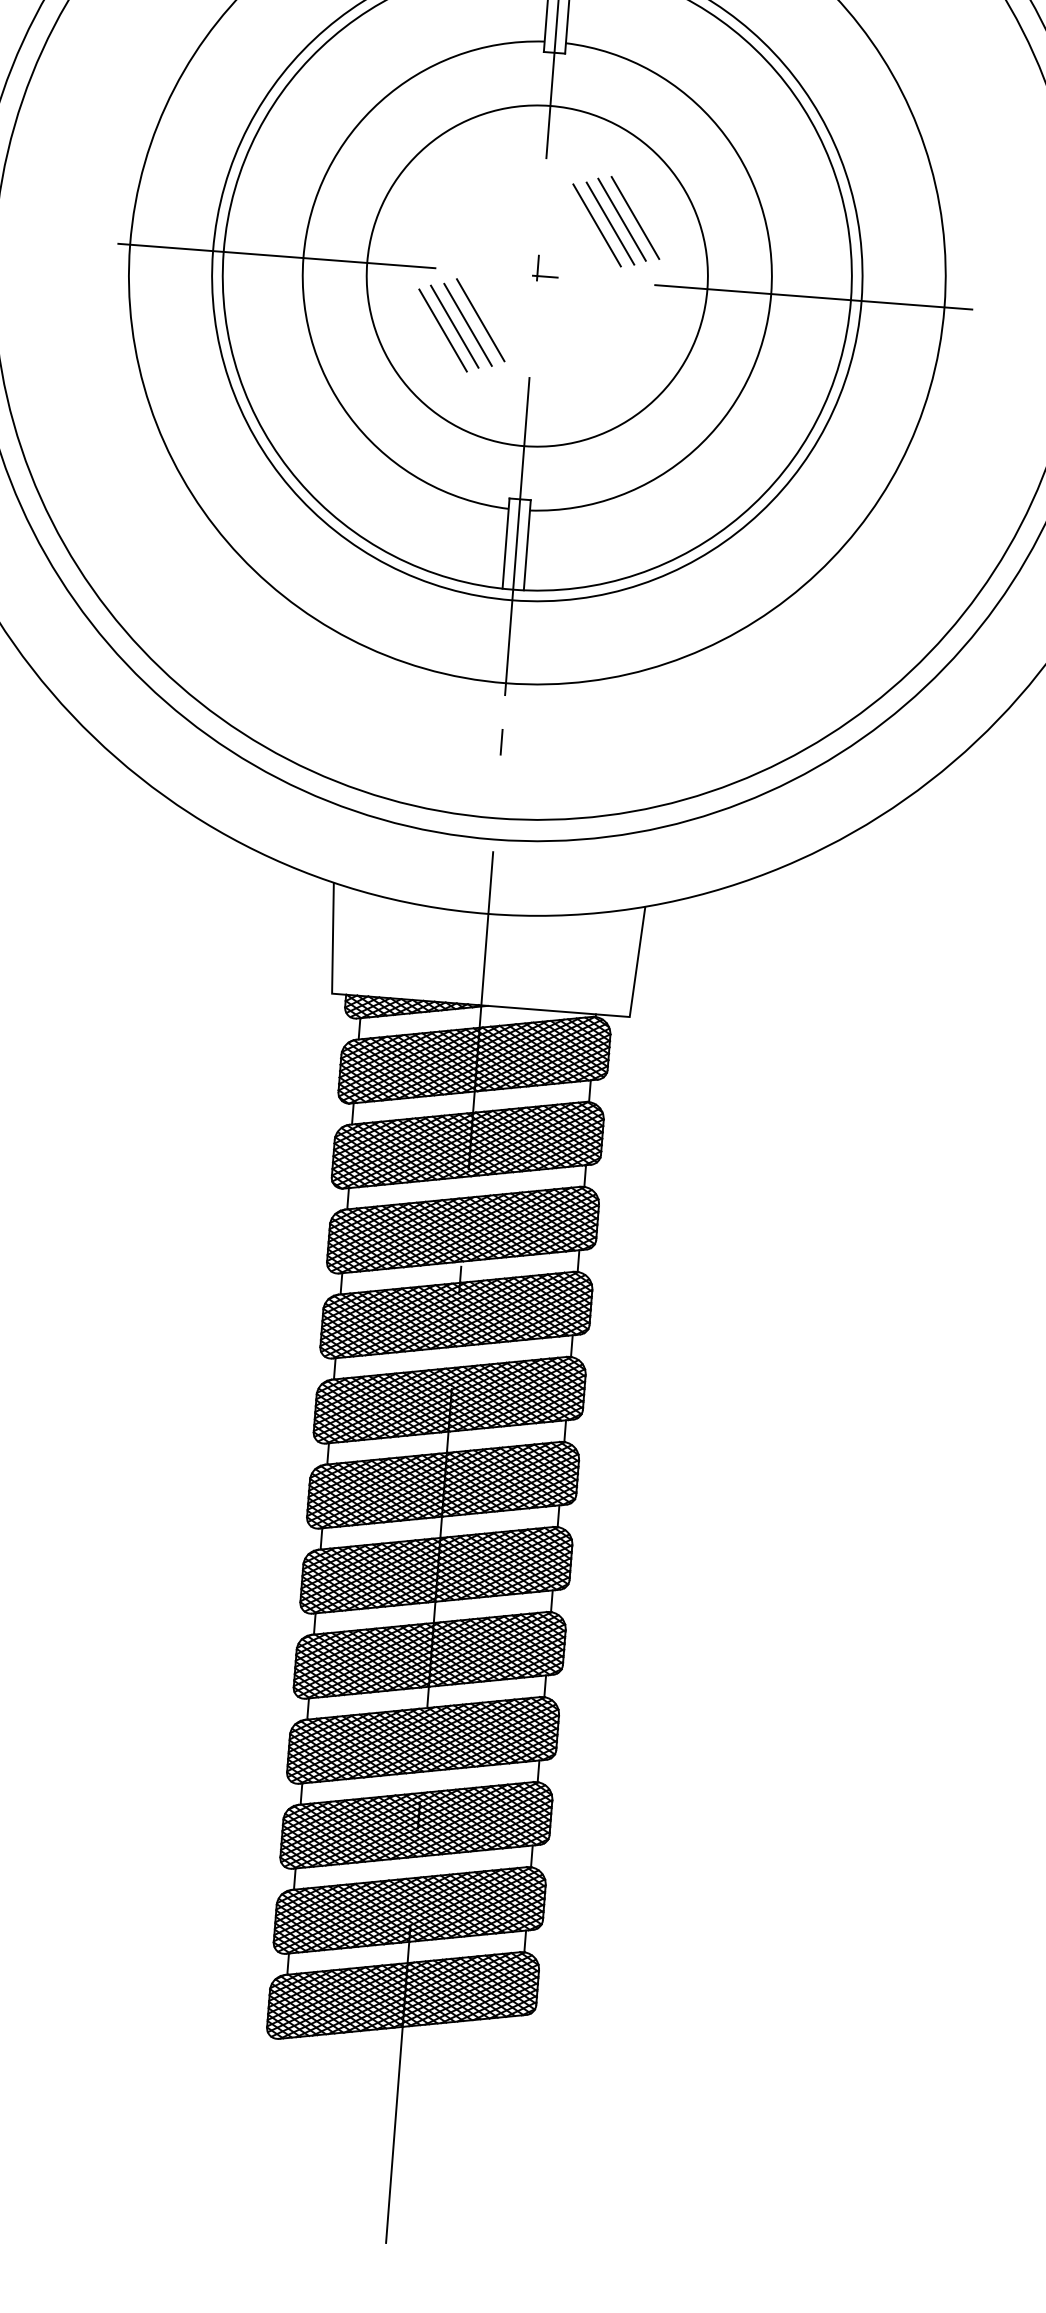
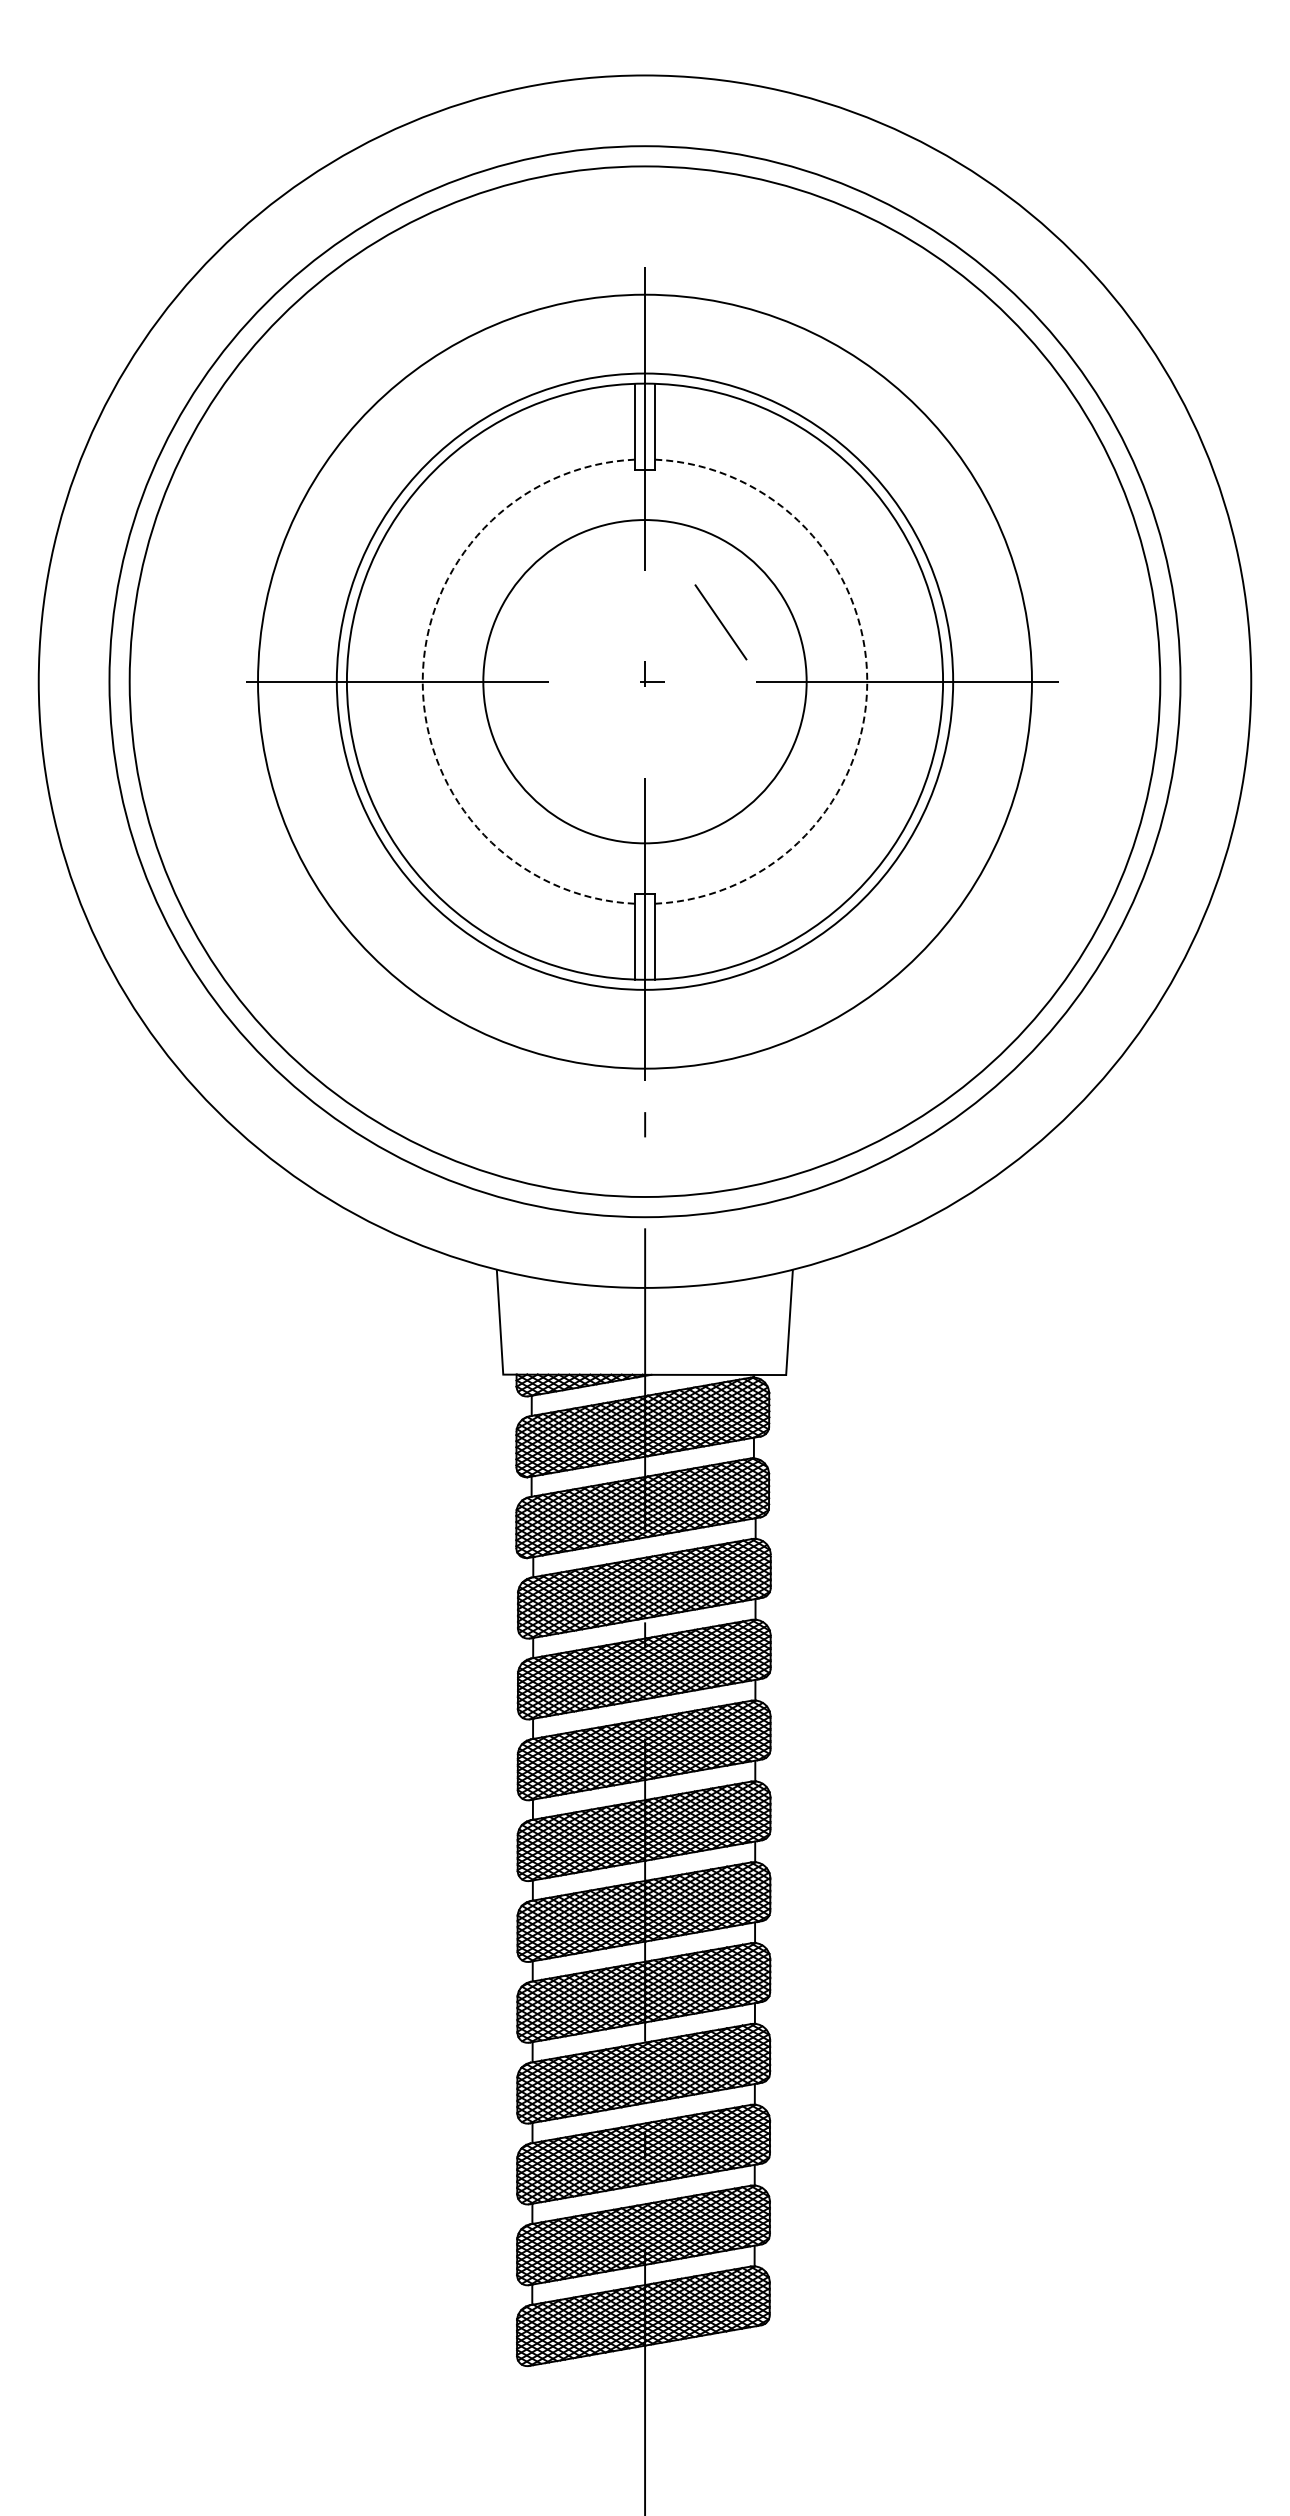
line: (635, 217) -> (733, 619), removed
line: (609, 223) -> (709, 626), removed
line: (596, 225) -> (697, 629), removed
arc: (303, 257) -> (422, 681), solid -> dashed
arc: (771, 293) -> (867, 681), solid -> dashed
line: (480, 320) -> (594, 727), removed
line: (467, 324) -> (582, 732), removed
line: (454, 326) -> (570, 735), removed
line: (442, 331) -> (559, 740), removed

